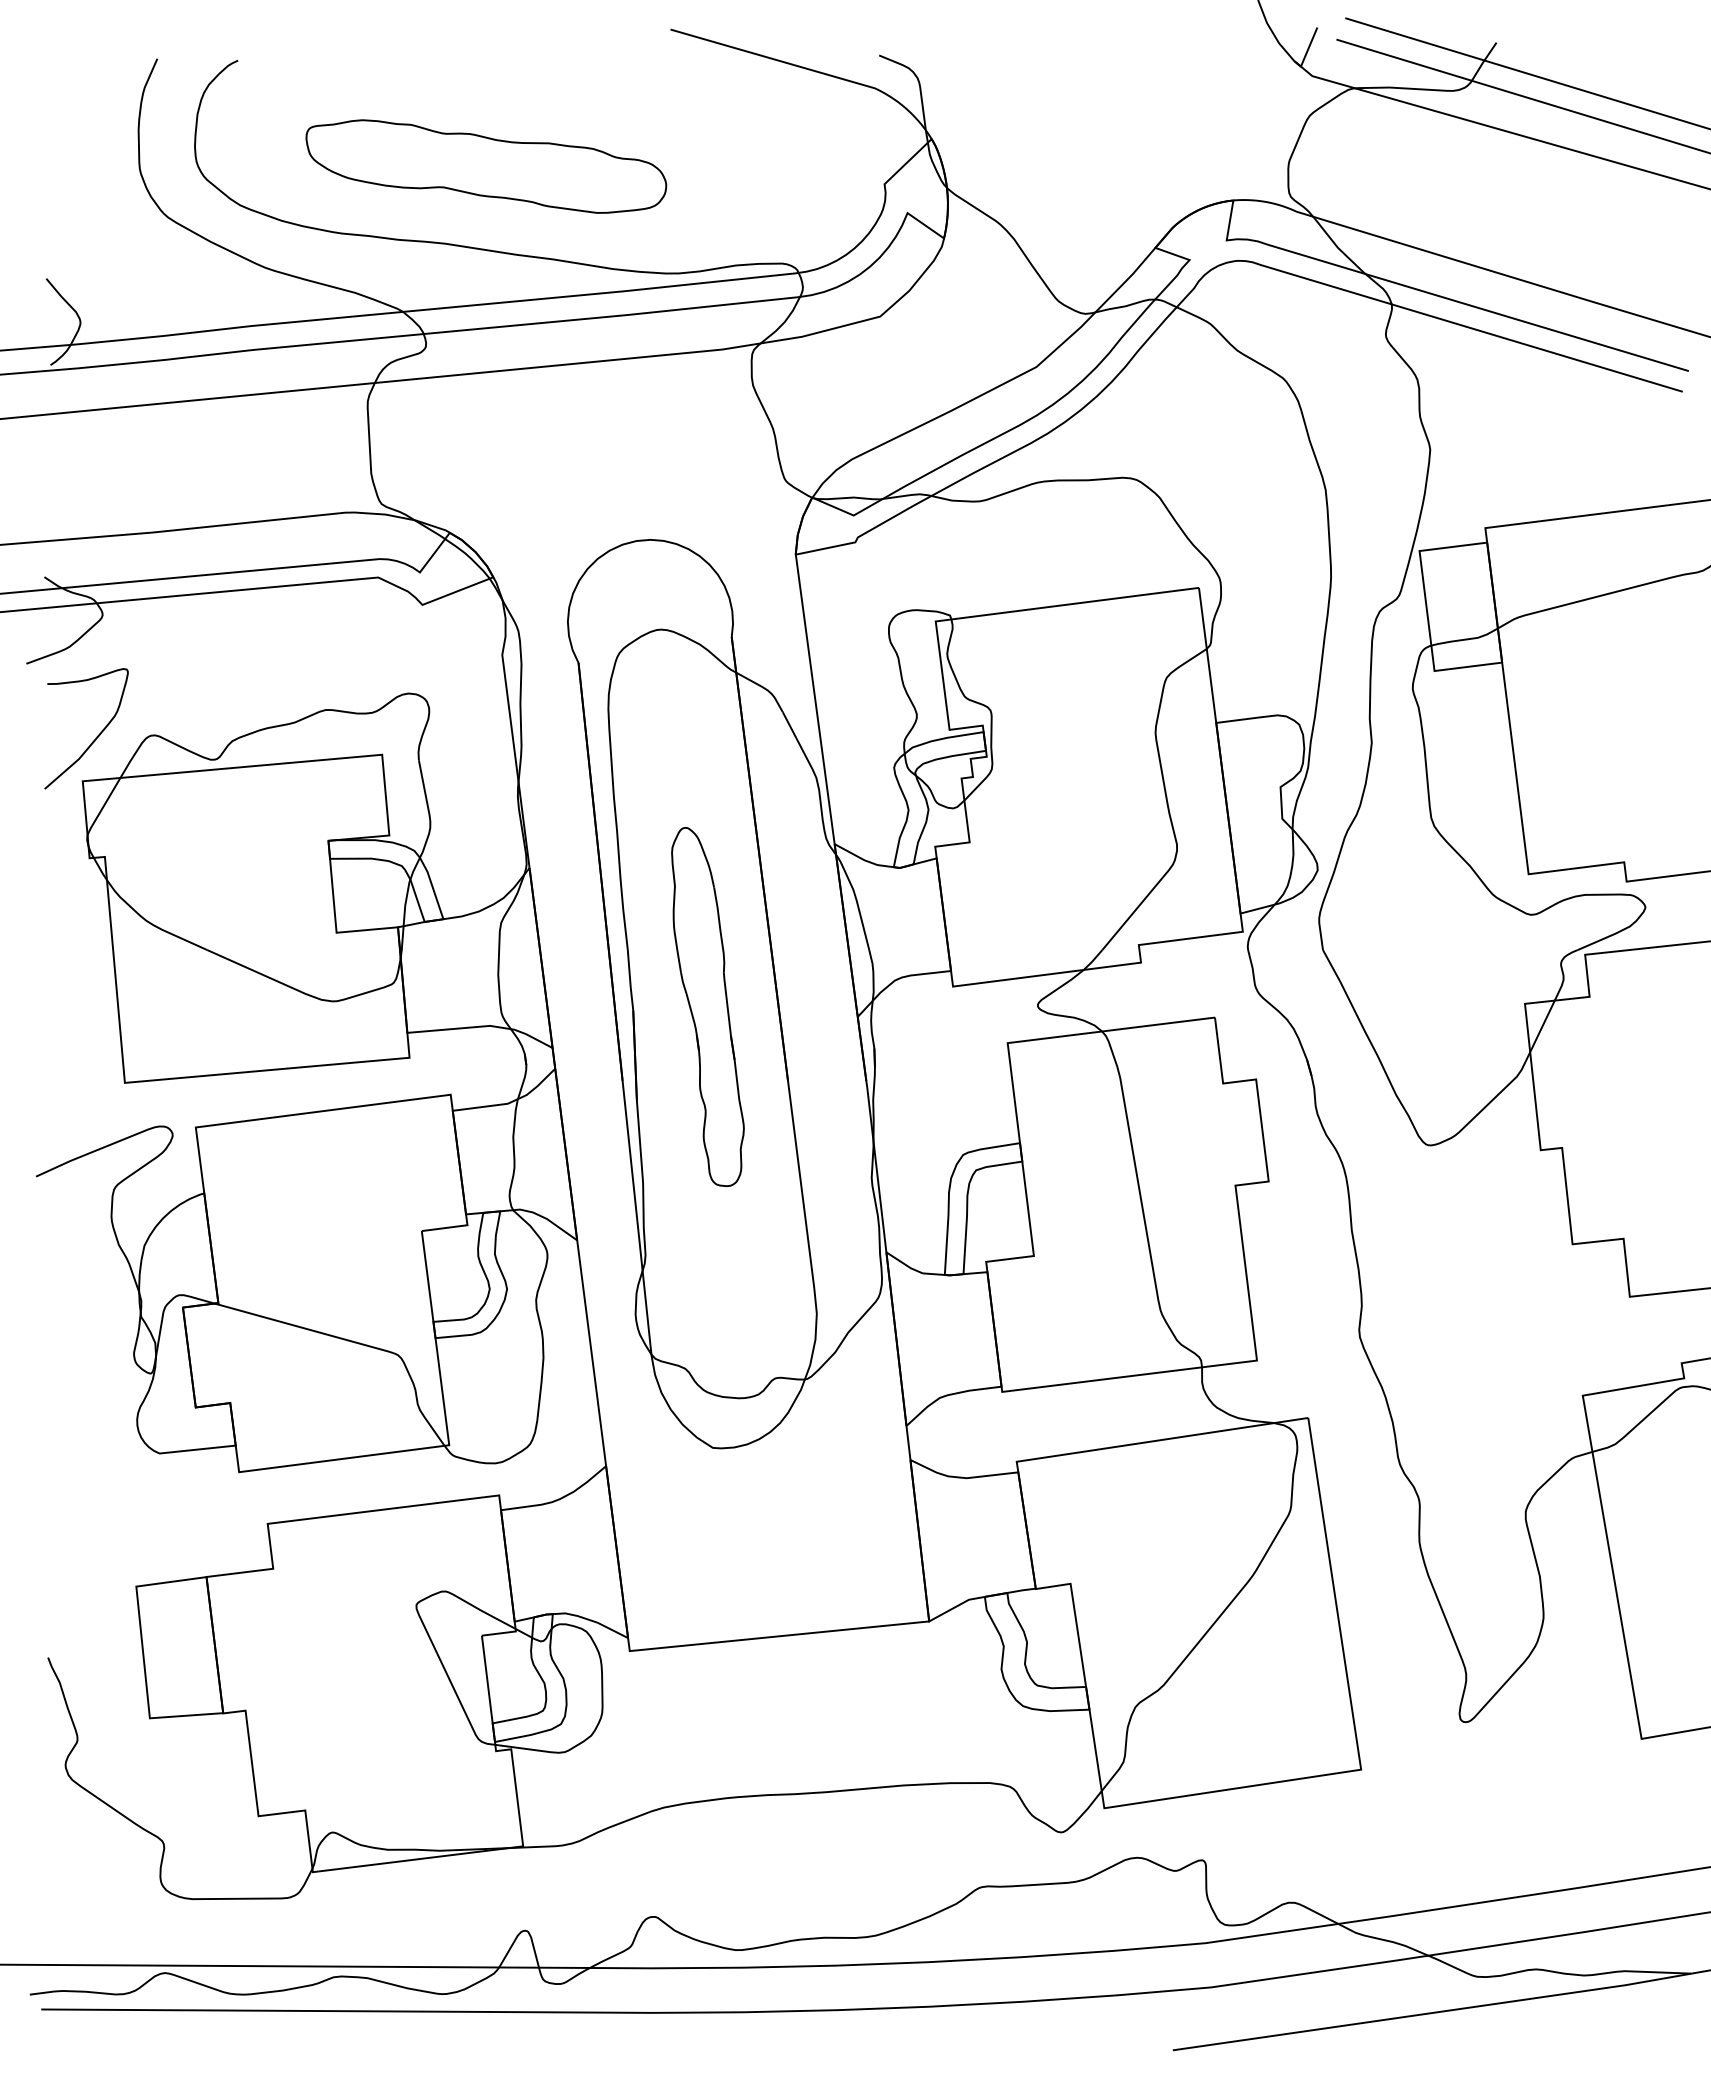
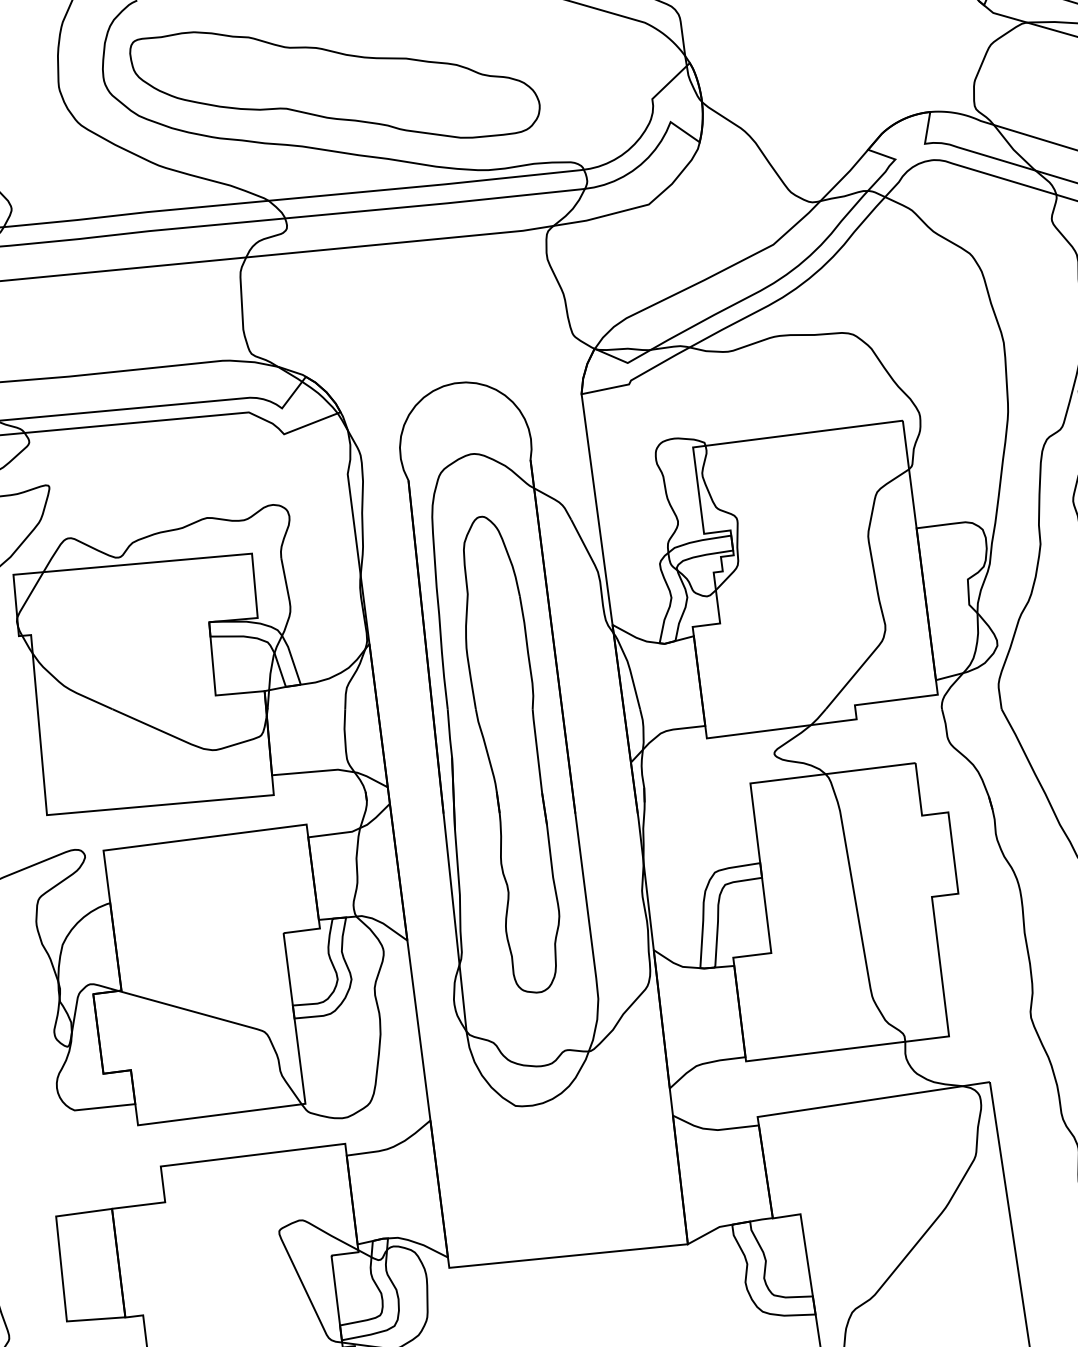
part: (486, 166) -> (335, 84), size x1.43
part: (707, 1006) -> (511, 754), size x1.67

